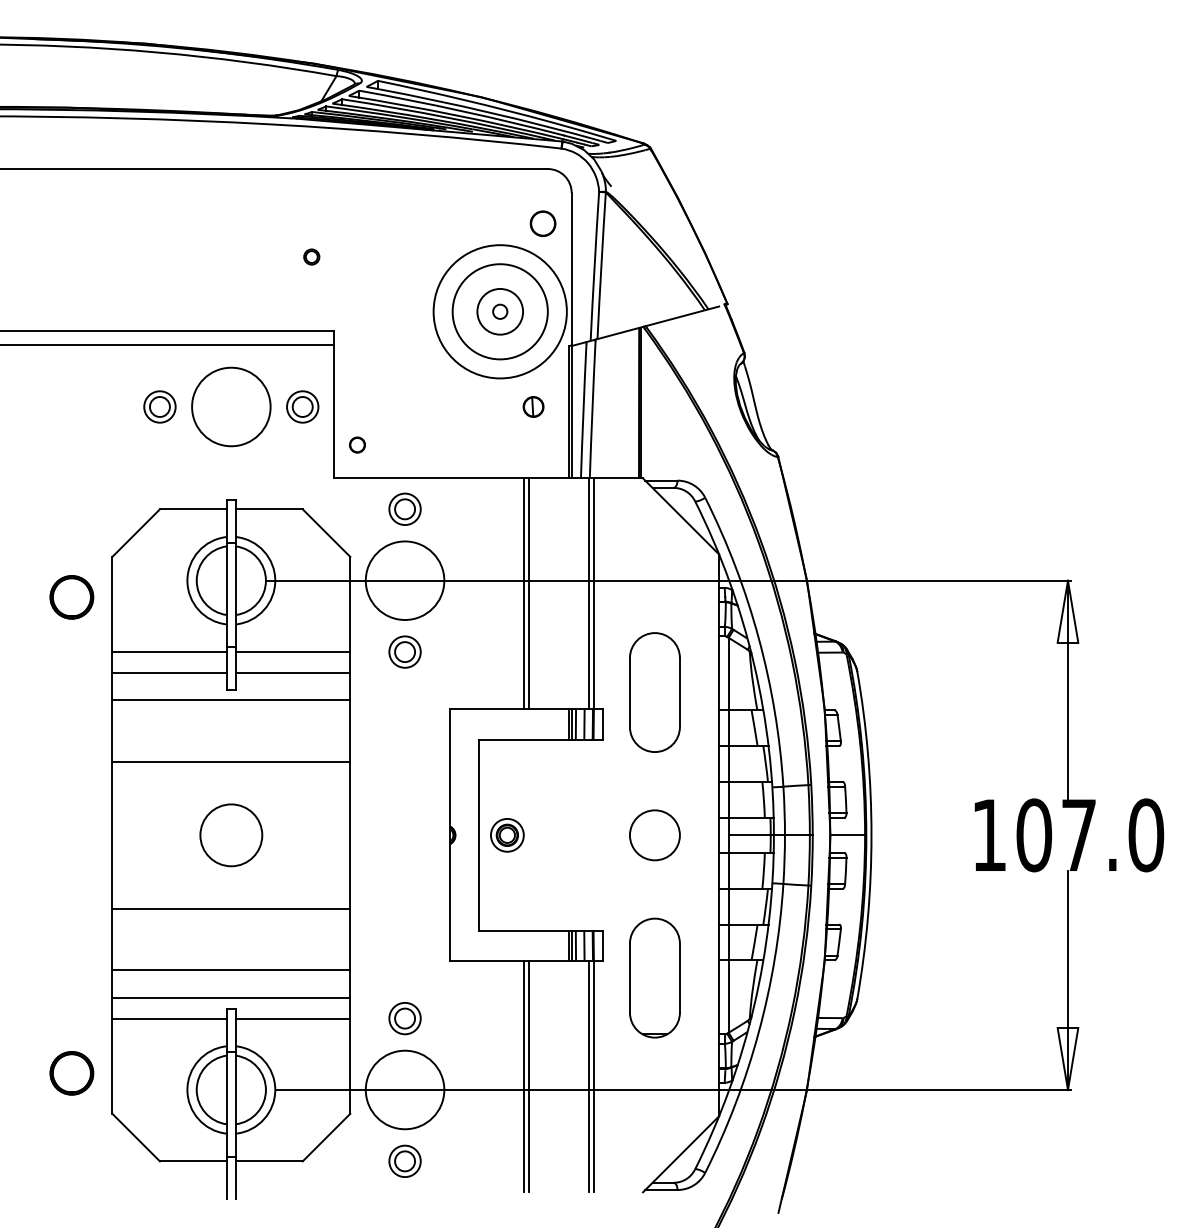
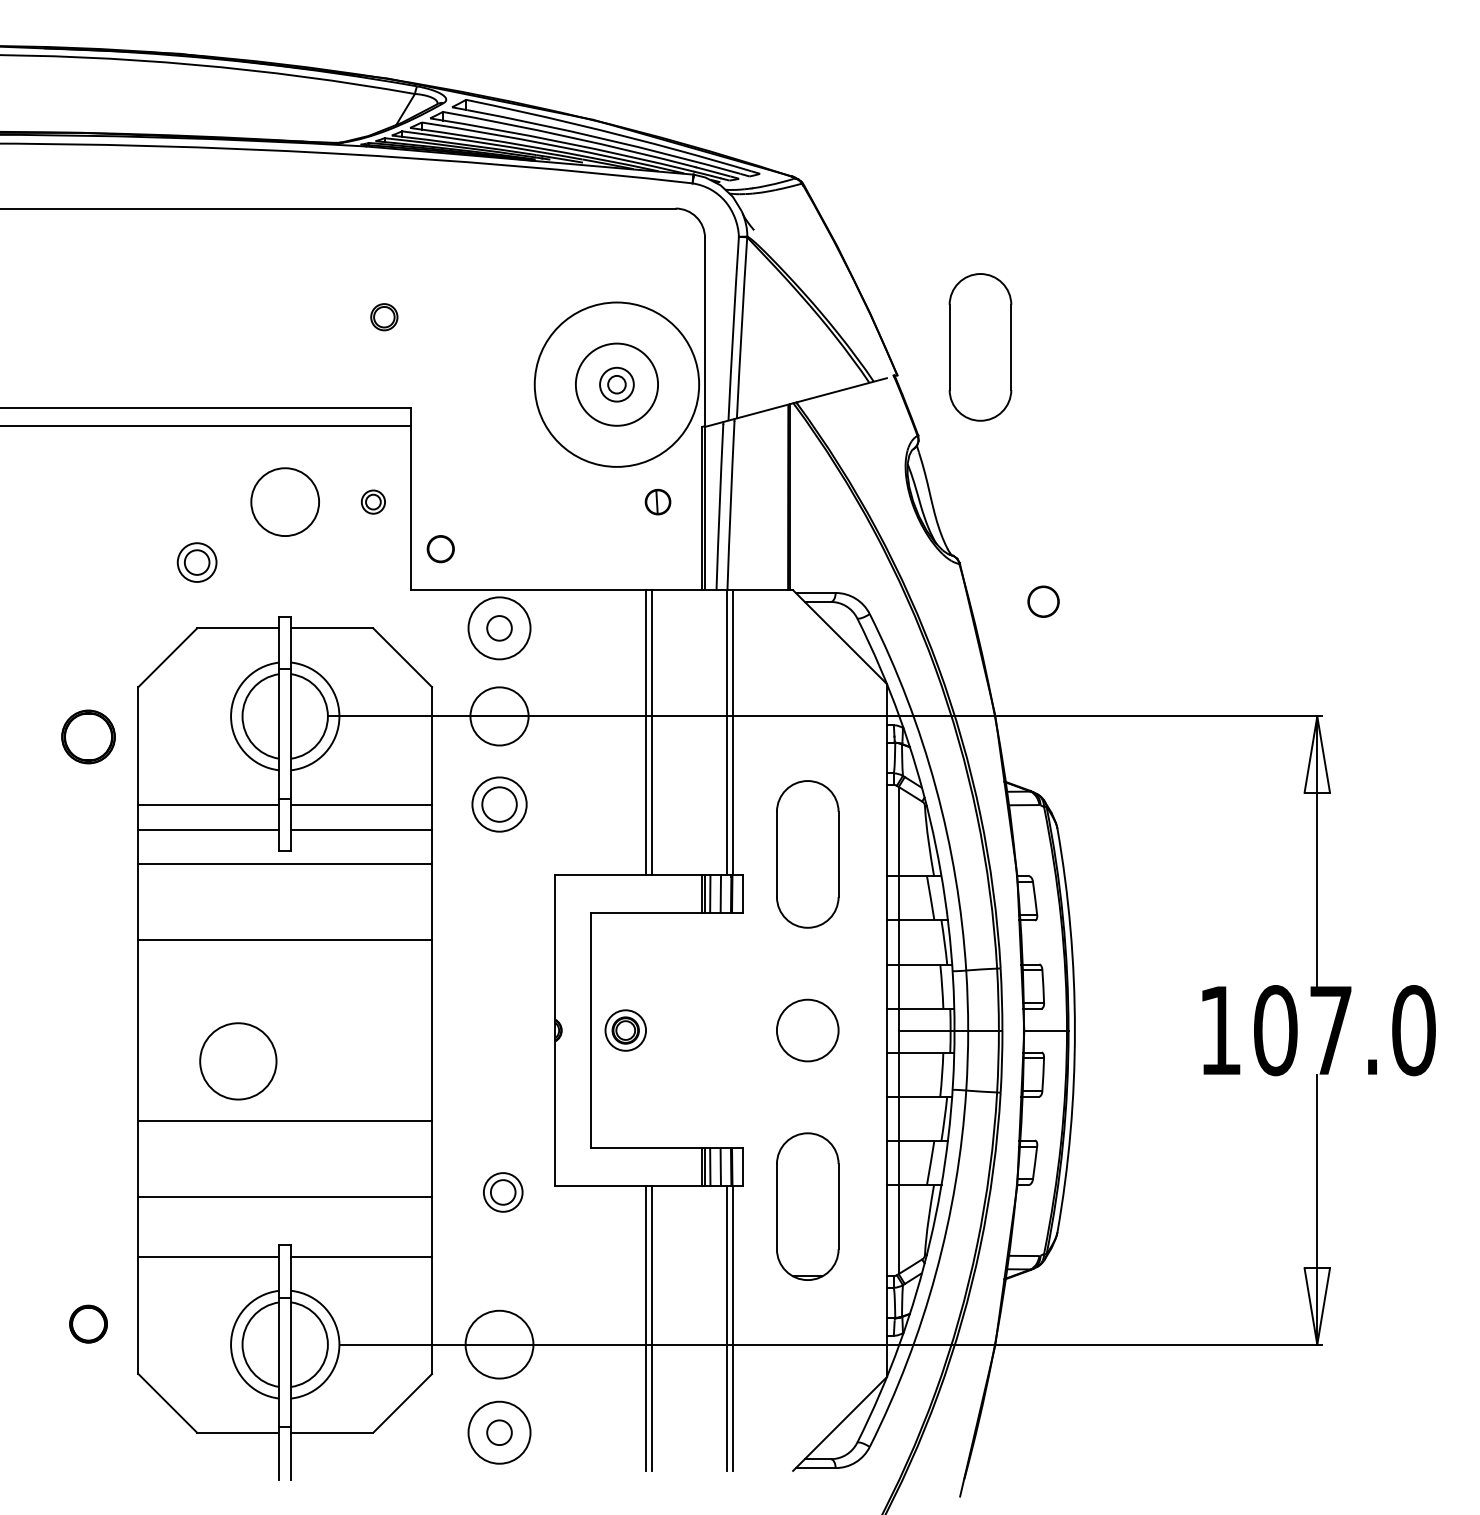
part: (542, 223) -> (1042, 601), moved
circle: (311, 256) -> (384, 316), size x1.4
part: (794, 281) -> (979, 347), added
circle: (499, 311) -> (616, 384), size x0.7
circle: (500, 311) -> (617, 384), size x0.6
part: (159, 406) -> (196, 561), moved
circle: (231, 406) -> (285, 501), size x0.7
part: (302, 406) -> (373, 501), size x0.6
circle: (357, 444) -> (440, 548), size x1.4
circle: (404, 509) -> (498, 628), size x1.6
circle: (404, 580) -> (498, 716), size x0.6
part: (404, 651) -> (498, 803), size x1.4
circle: (231, 835) -> (238, 1061), moved
line: (231, 997) -> (285, 1230), removed
part: (404, 1018) -> (502, 1192), moved
part: (71, 1073) -> (88, 1324), size x0.7
circle: (404, 1089) -> (498, 1344), size x0.7
circle: (404, 1161) -> (498, 1432), size x1.6

